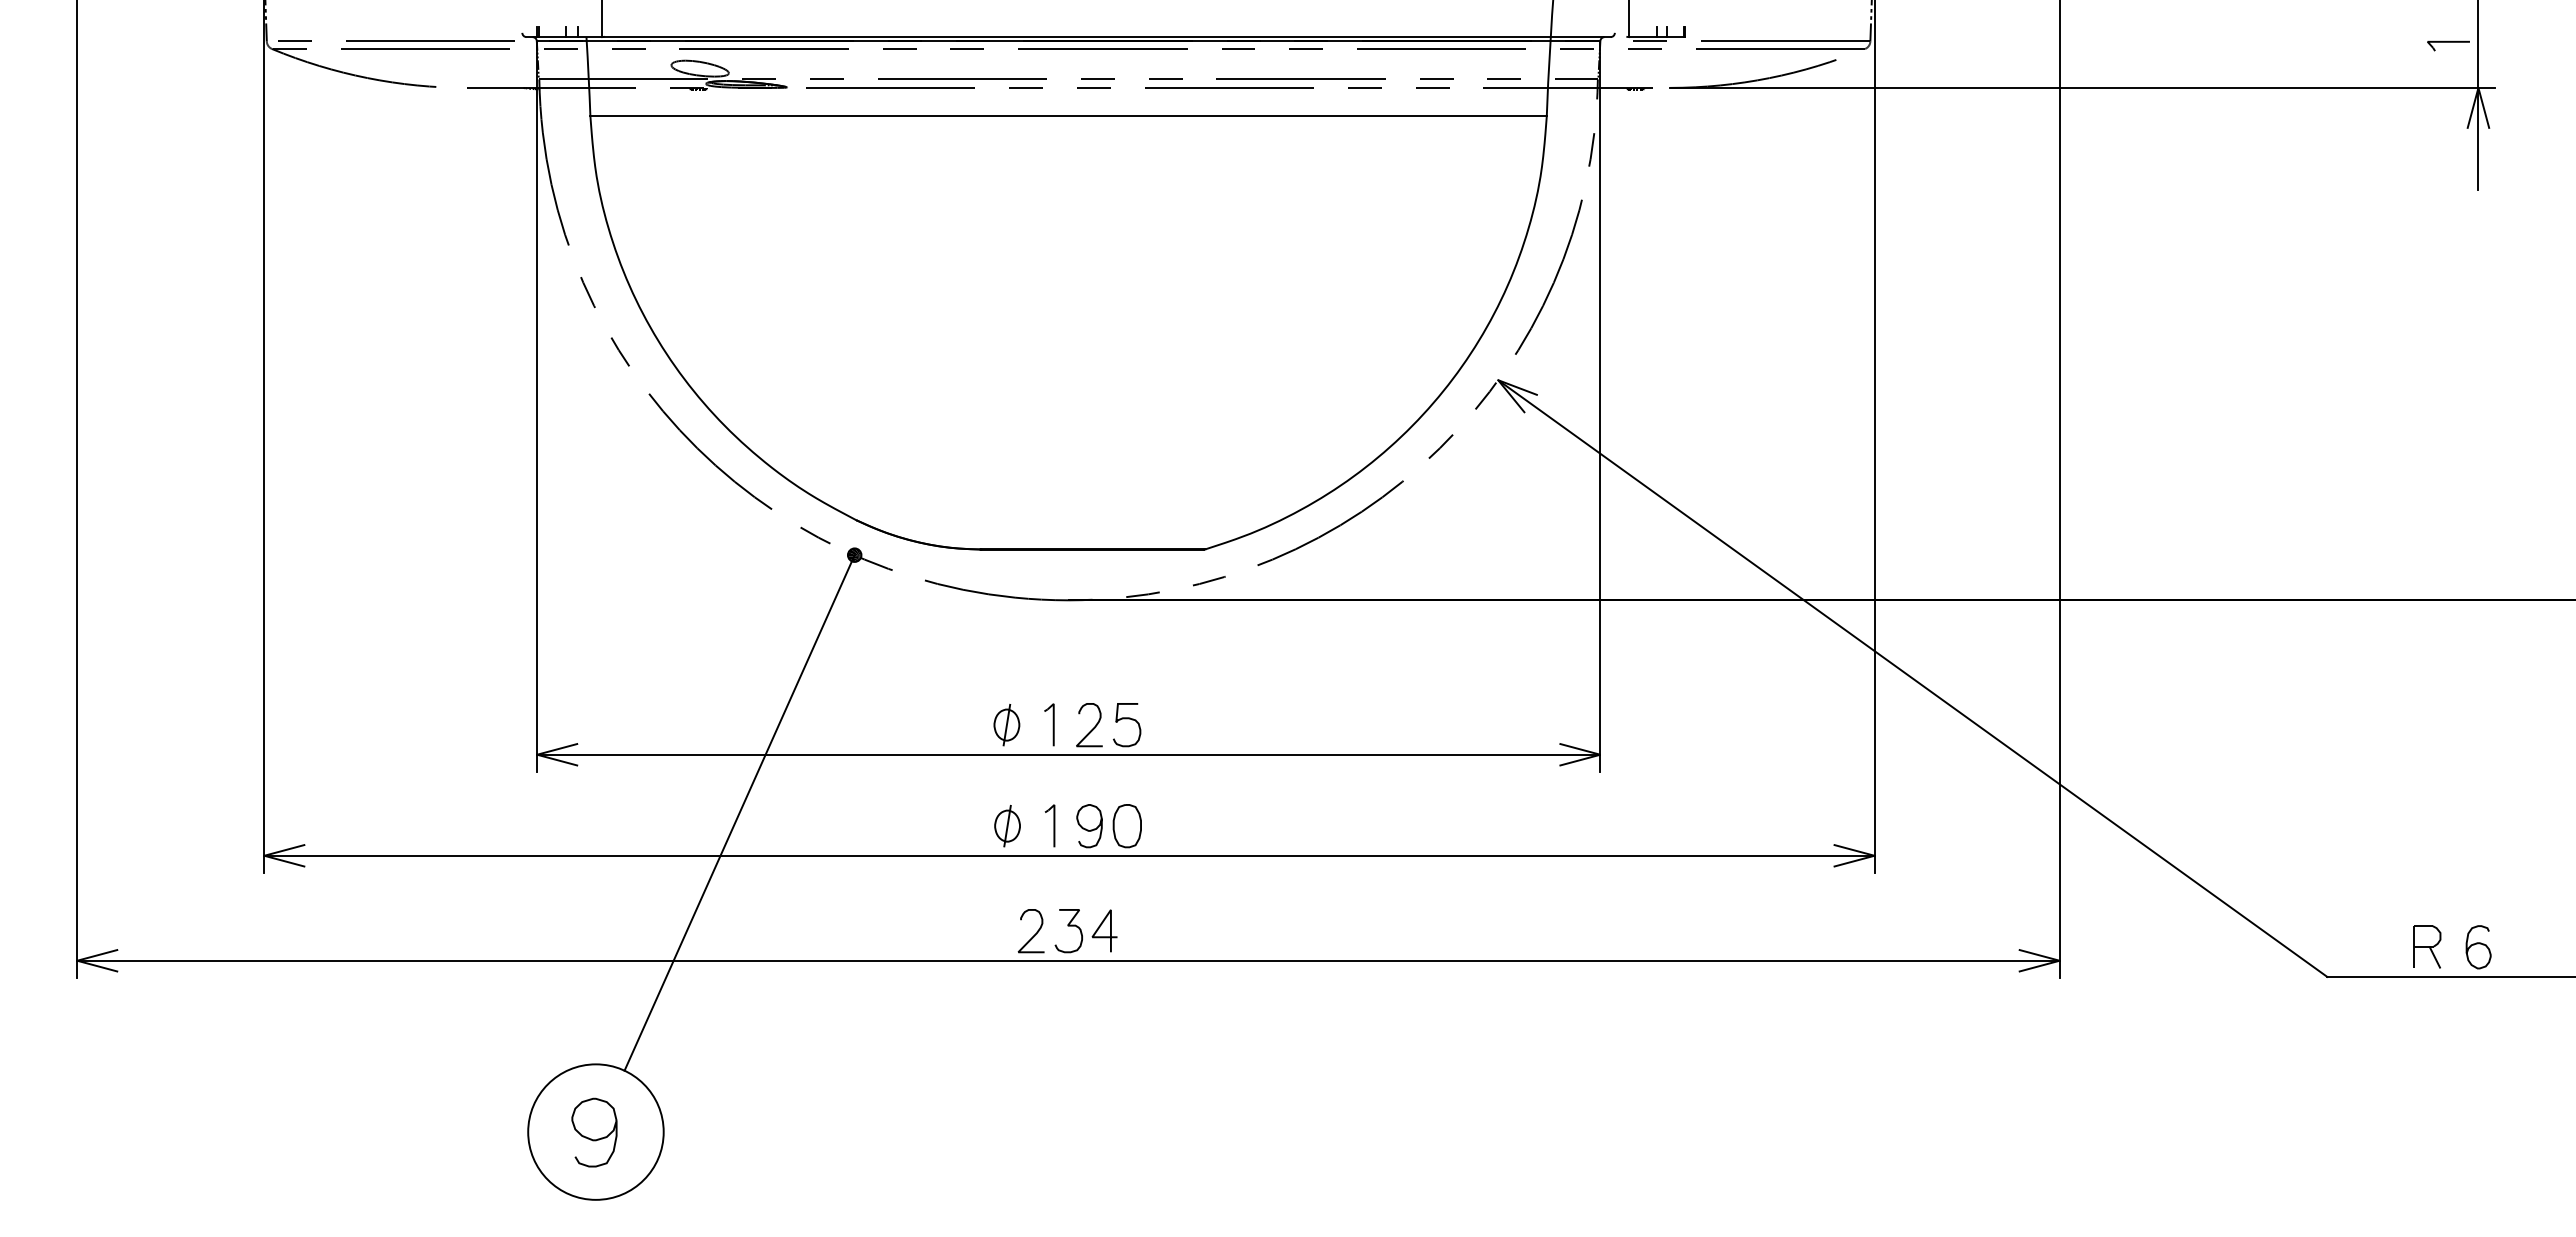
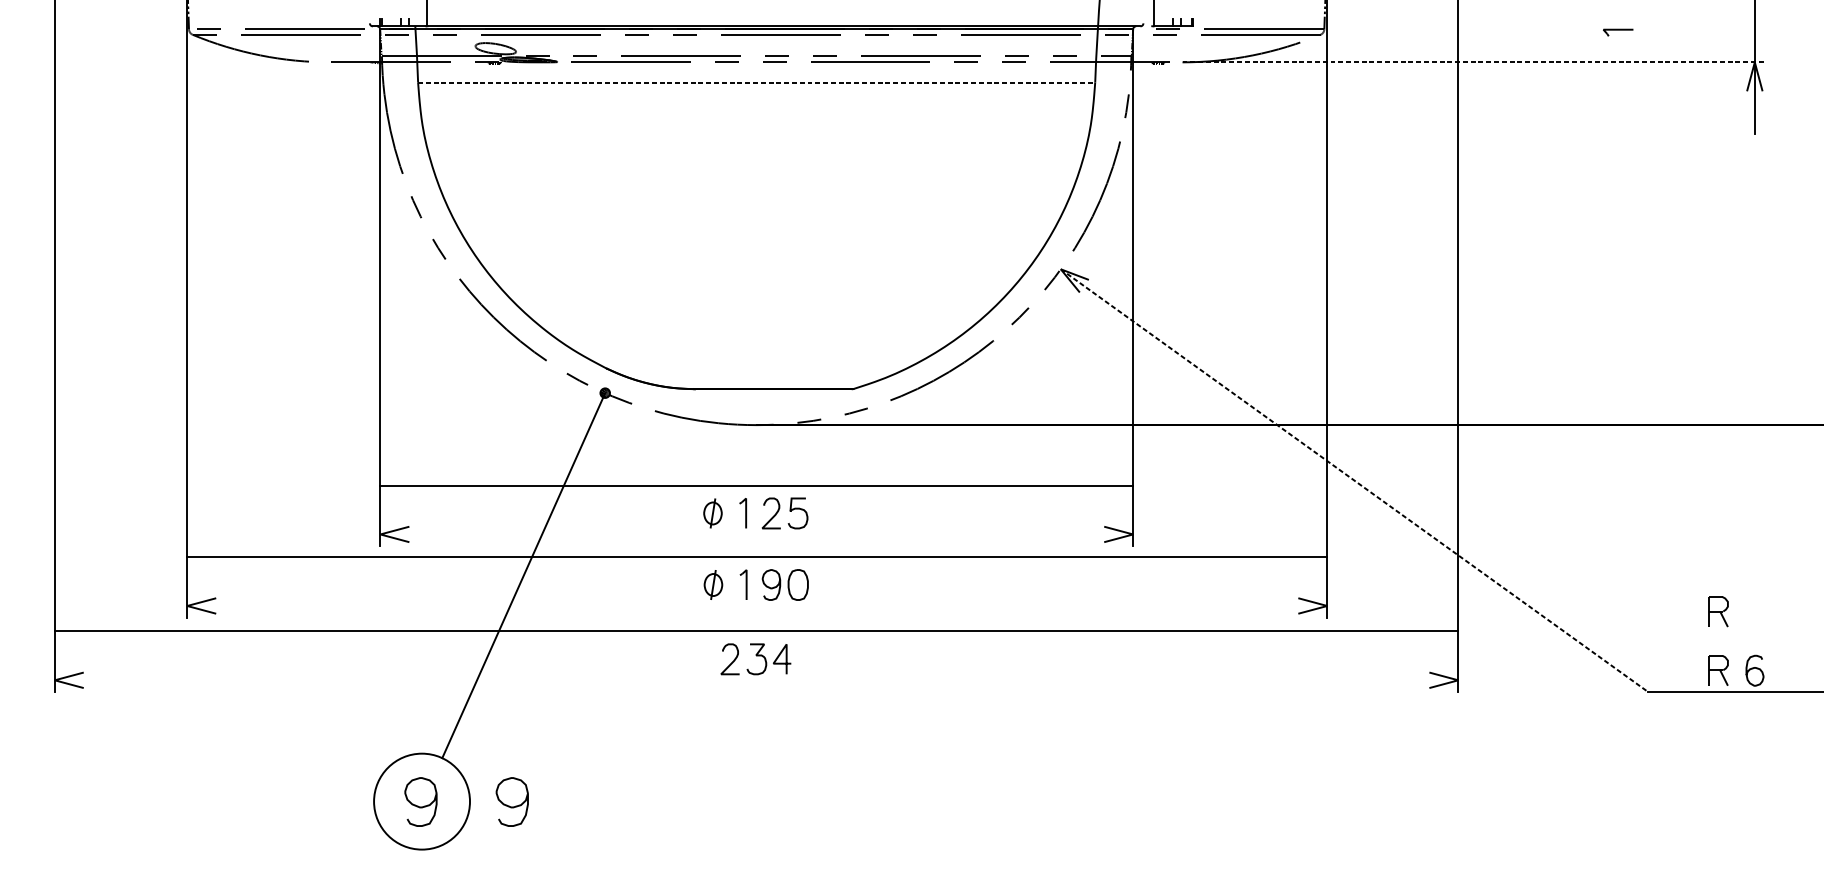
part: (2448, 45) -> (1618, 32), moved
line: (2082, 87) -> (1474, 62), solid -> dashed
line: (1069, 116) -> (757, 82), solid -> dashed
line: (1912, 678) -> (1354, 480), solid -> dashed
line: (1068, 754) -> (756, 485), moved
line: (1069, 855) -> (757, 556), moved
part: (2427, 863) -> (1718, 611), added
line: (1068, 960) -> (756, 630), moved
curve: (720, 1138) -> (510, 806), added

